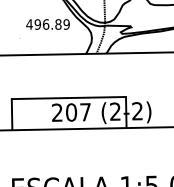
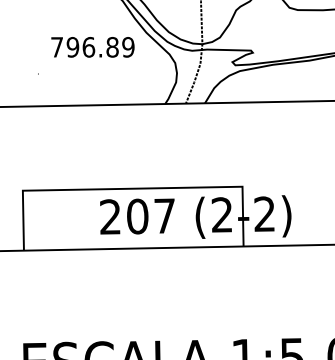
text: (29, 24) -> (56, 47), 496.89 -> 796.89

